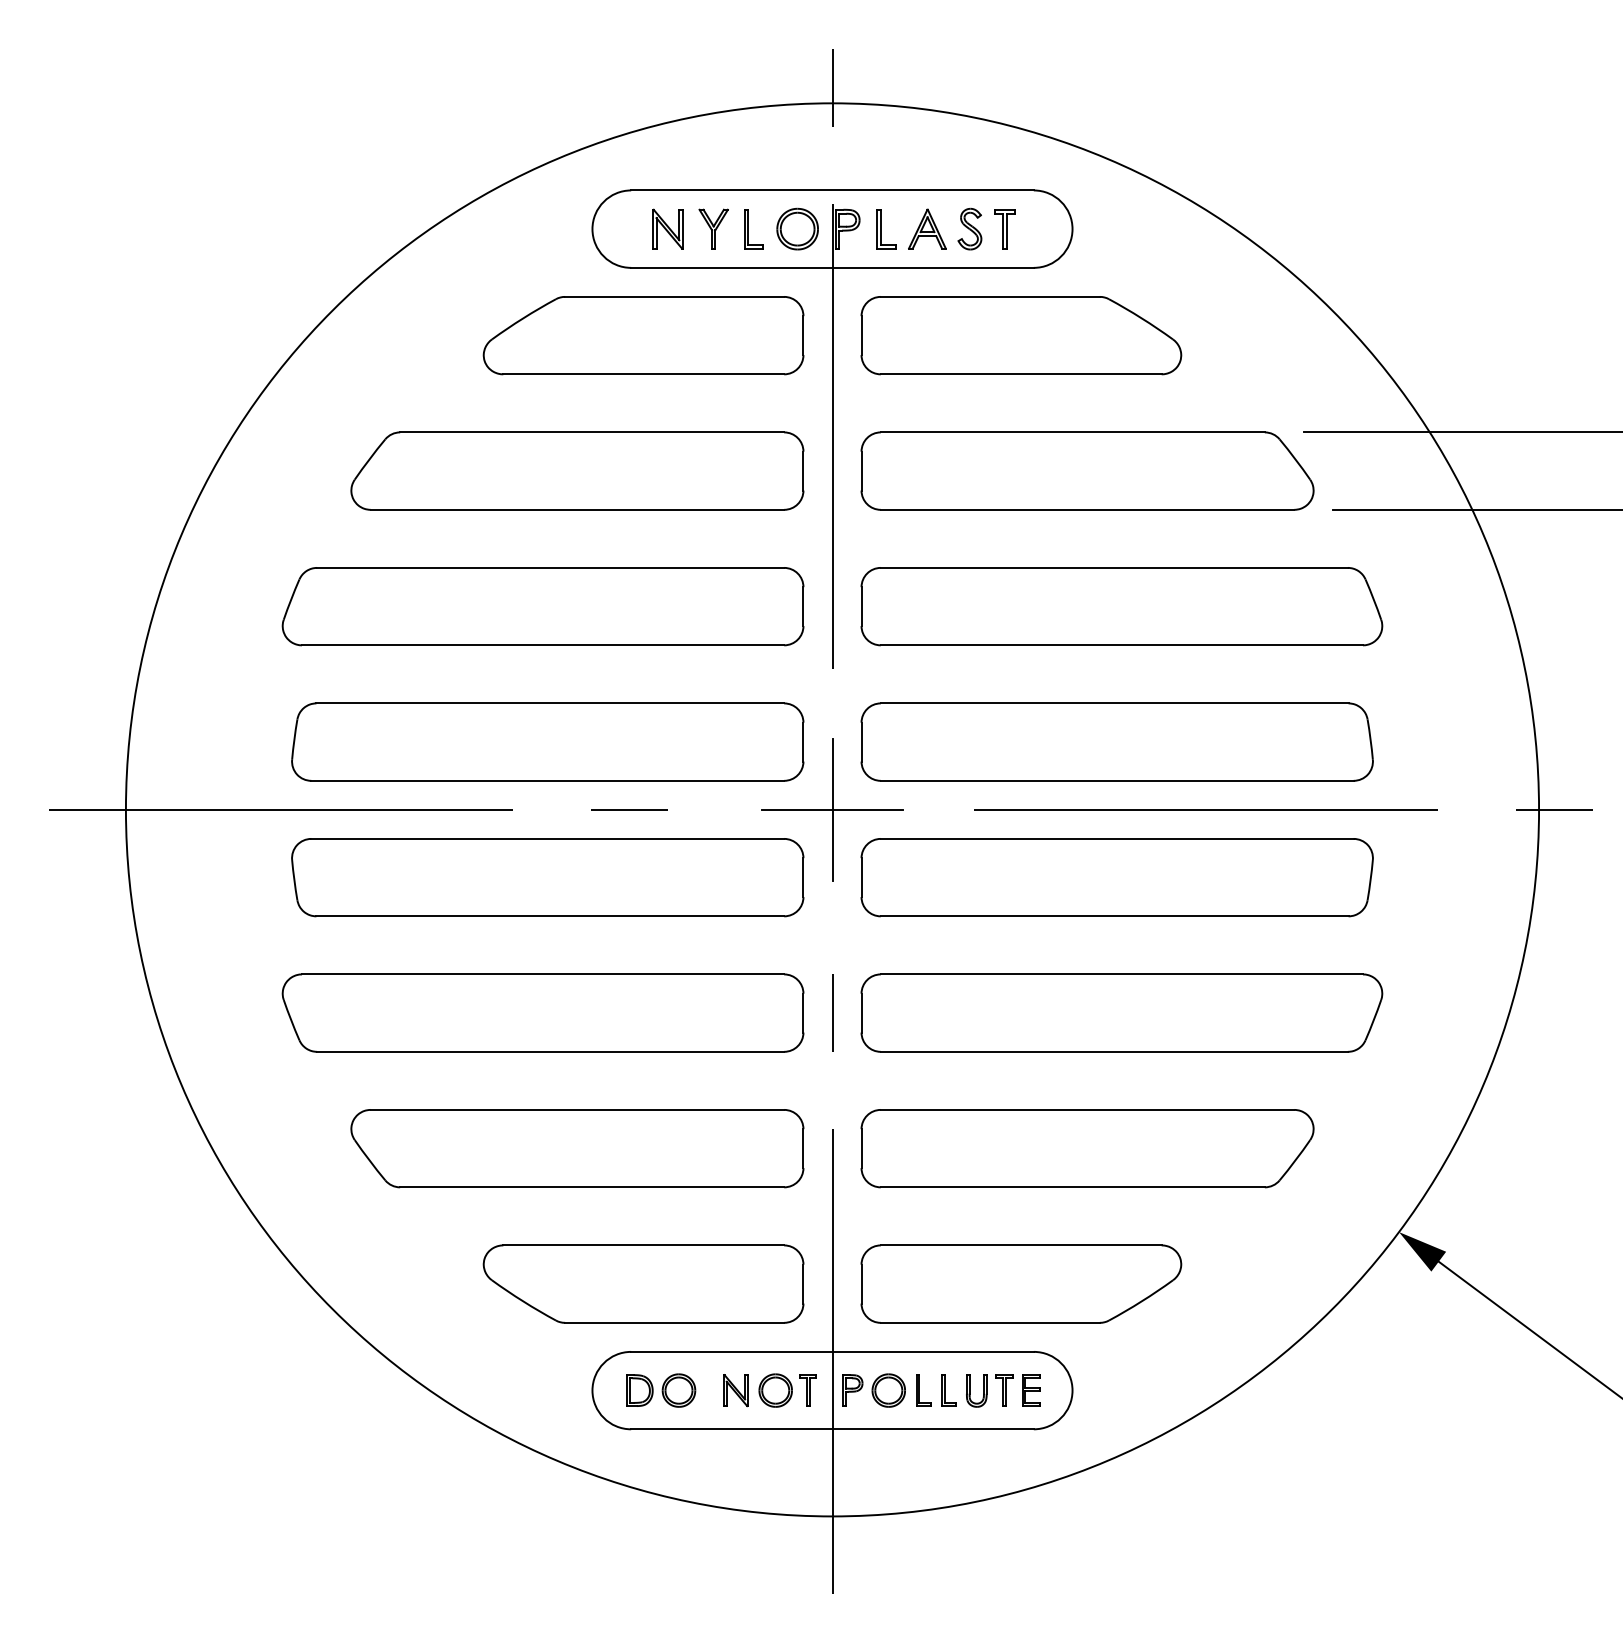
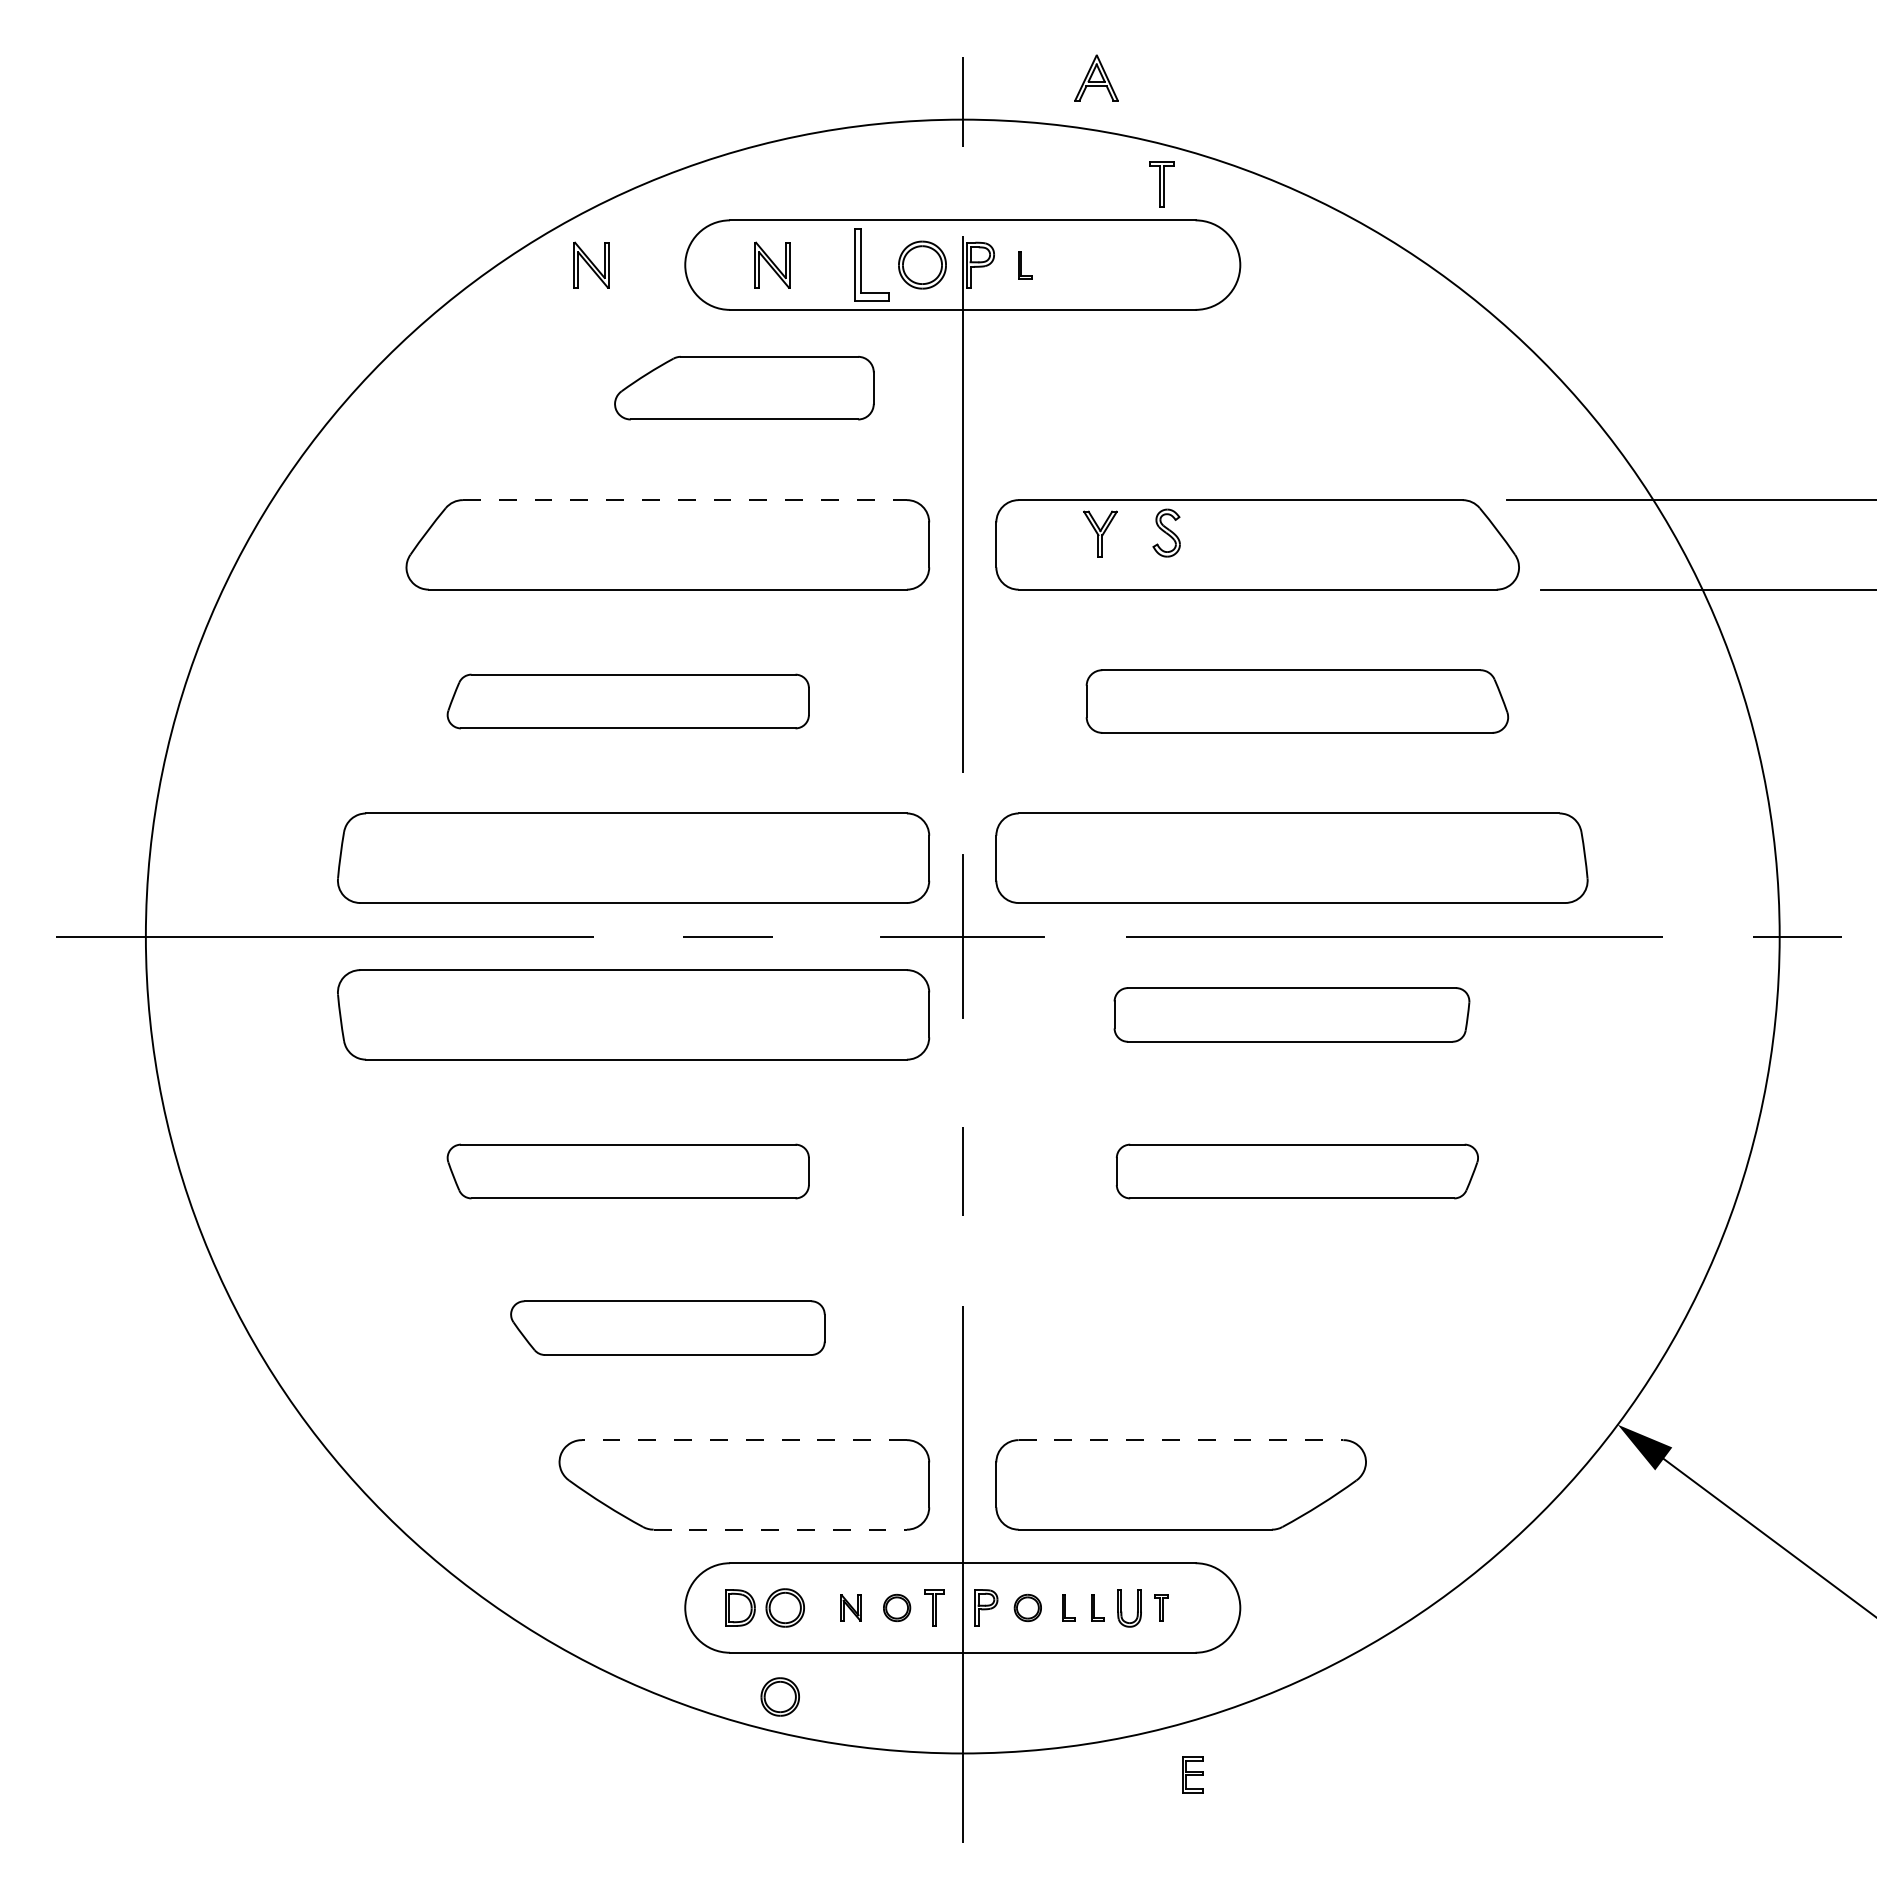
part: (511, 228) -> (591, 264), added
part: (713, 228) -> (1100, 533), moved
part: (927, 228) -> (1096, 77), moved
part: (969, 228) -> (1166, 532), moved
part: (753, 229) -> (871, 265), size x1.6
part: (886, 229) -> (1025, 265), size x0.6
part: (1004, 229) -> (1161, 184), moved
part: (643, 334) -> (744, 387), size x0.7
part: (1020, 334) -> (1180, 387), removed
line: (592, 432) -> (685, 500), solid -> dashed
part: (543, 606) -> (628, 701), size x0.6
part: (1121, 606) -> (1297, 701), size x0.7
part: (1116, 877) -> (1291, 1014), size x0.6
part: (543, 1013) -> (628, 1171), size x0.6
part: (1121, 1013) -> (1297, 1171), size x0.6
part: (577, 1147) -> (667, 1327), size x0.6
part: (1087, 1147) -> (1257, 1327), removed
line: (643, 1245) -> (744, 1440), solid -> dashed
line: (1021, 1245) -> (1181, 1440), solid -> dashed
line: (674, 1322) -> (780, 1529), solid -> dashed
part: (735, 1390) -> (850, 1607), size x0.7
part: (775, 1390) -> (896, 1607), size x0.7
part: (888, 1390) -> (1027, 1607), size x0.7
part: (923, 1390) -> (1068, 1607), size x0.7
part: (949, 1390) -> (1097, 1607), size x0.7
part: (1004, 1390) -> (1161, 1607), size x0.7
part: (1031, 1390) -> (1192, 1774), moved
part: (673, 1467) -> (779, 1696), added

